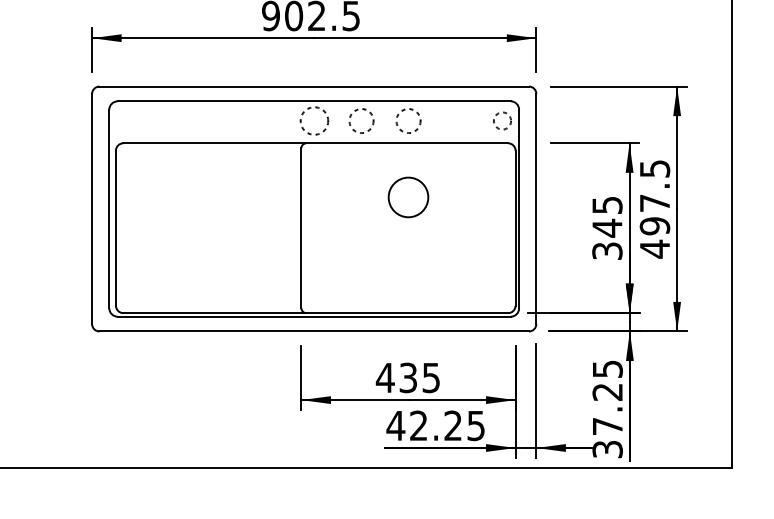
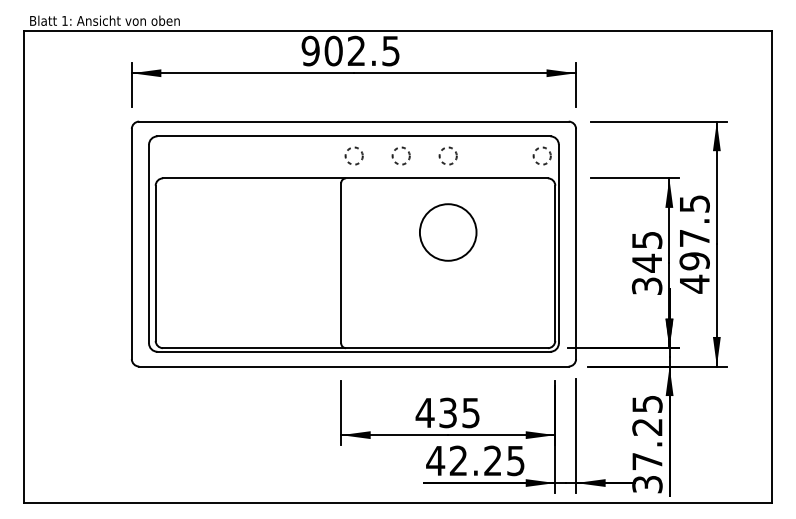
circle: (313, 120) -> (353, 155), size x0.62
circle: (360, 120) -> (400, 155), size x0.71
circle: (407, 120) -> (447, 155), size x0.71
circle: (407, 197) -> (447, 232), size x1.43

